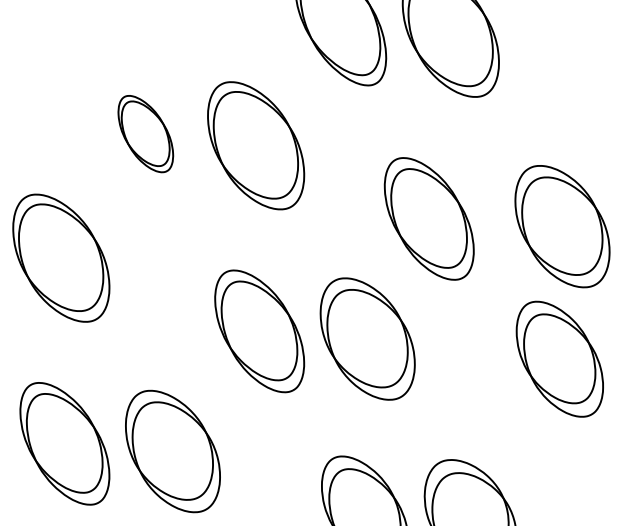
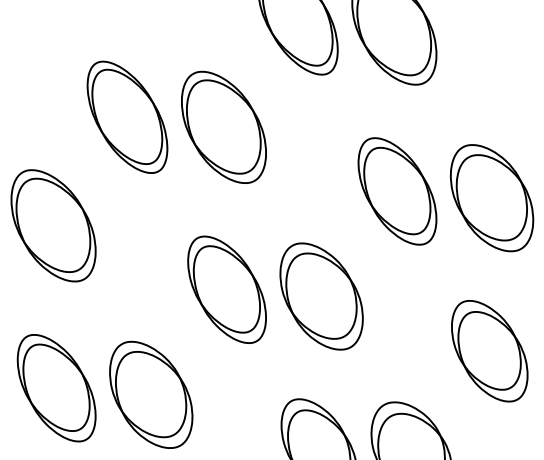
part: (145, 133) -> (127, 116), size x1.67
part: (429, 218) -> (397, 191), moved
part: (559, 359) -> (489, 351), moved

